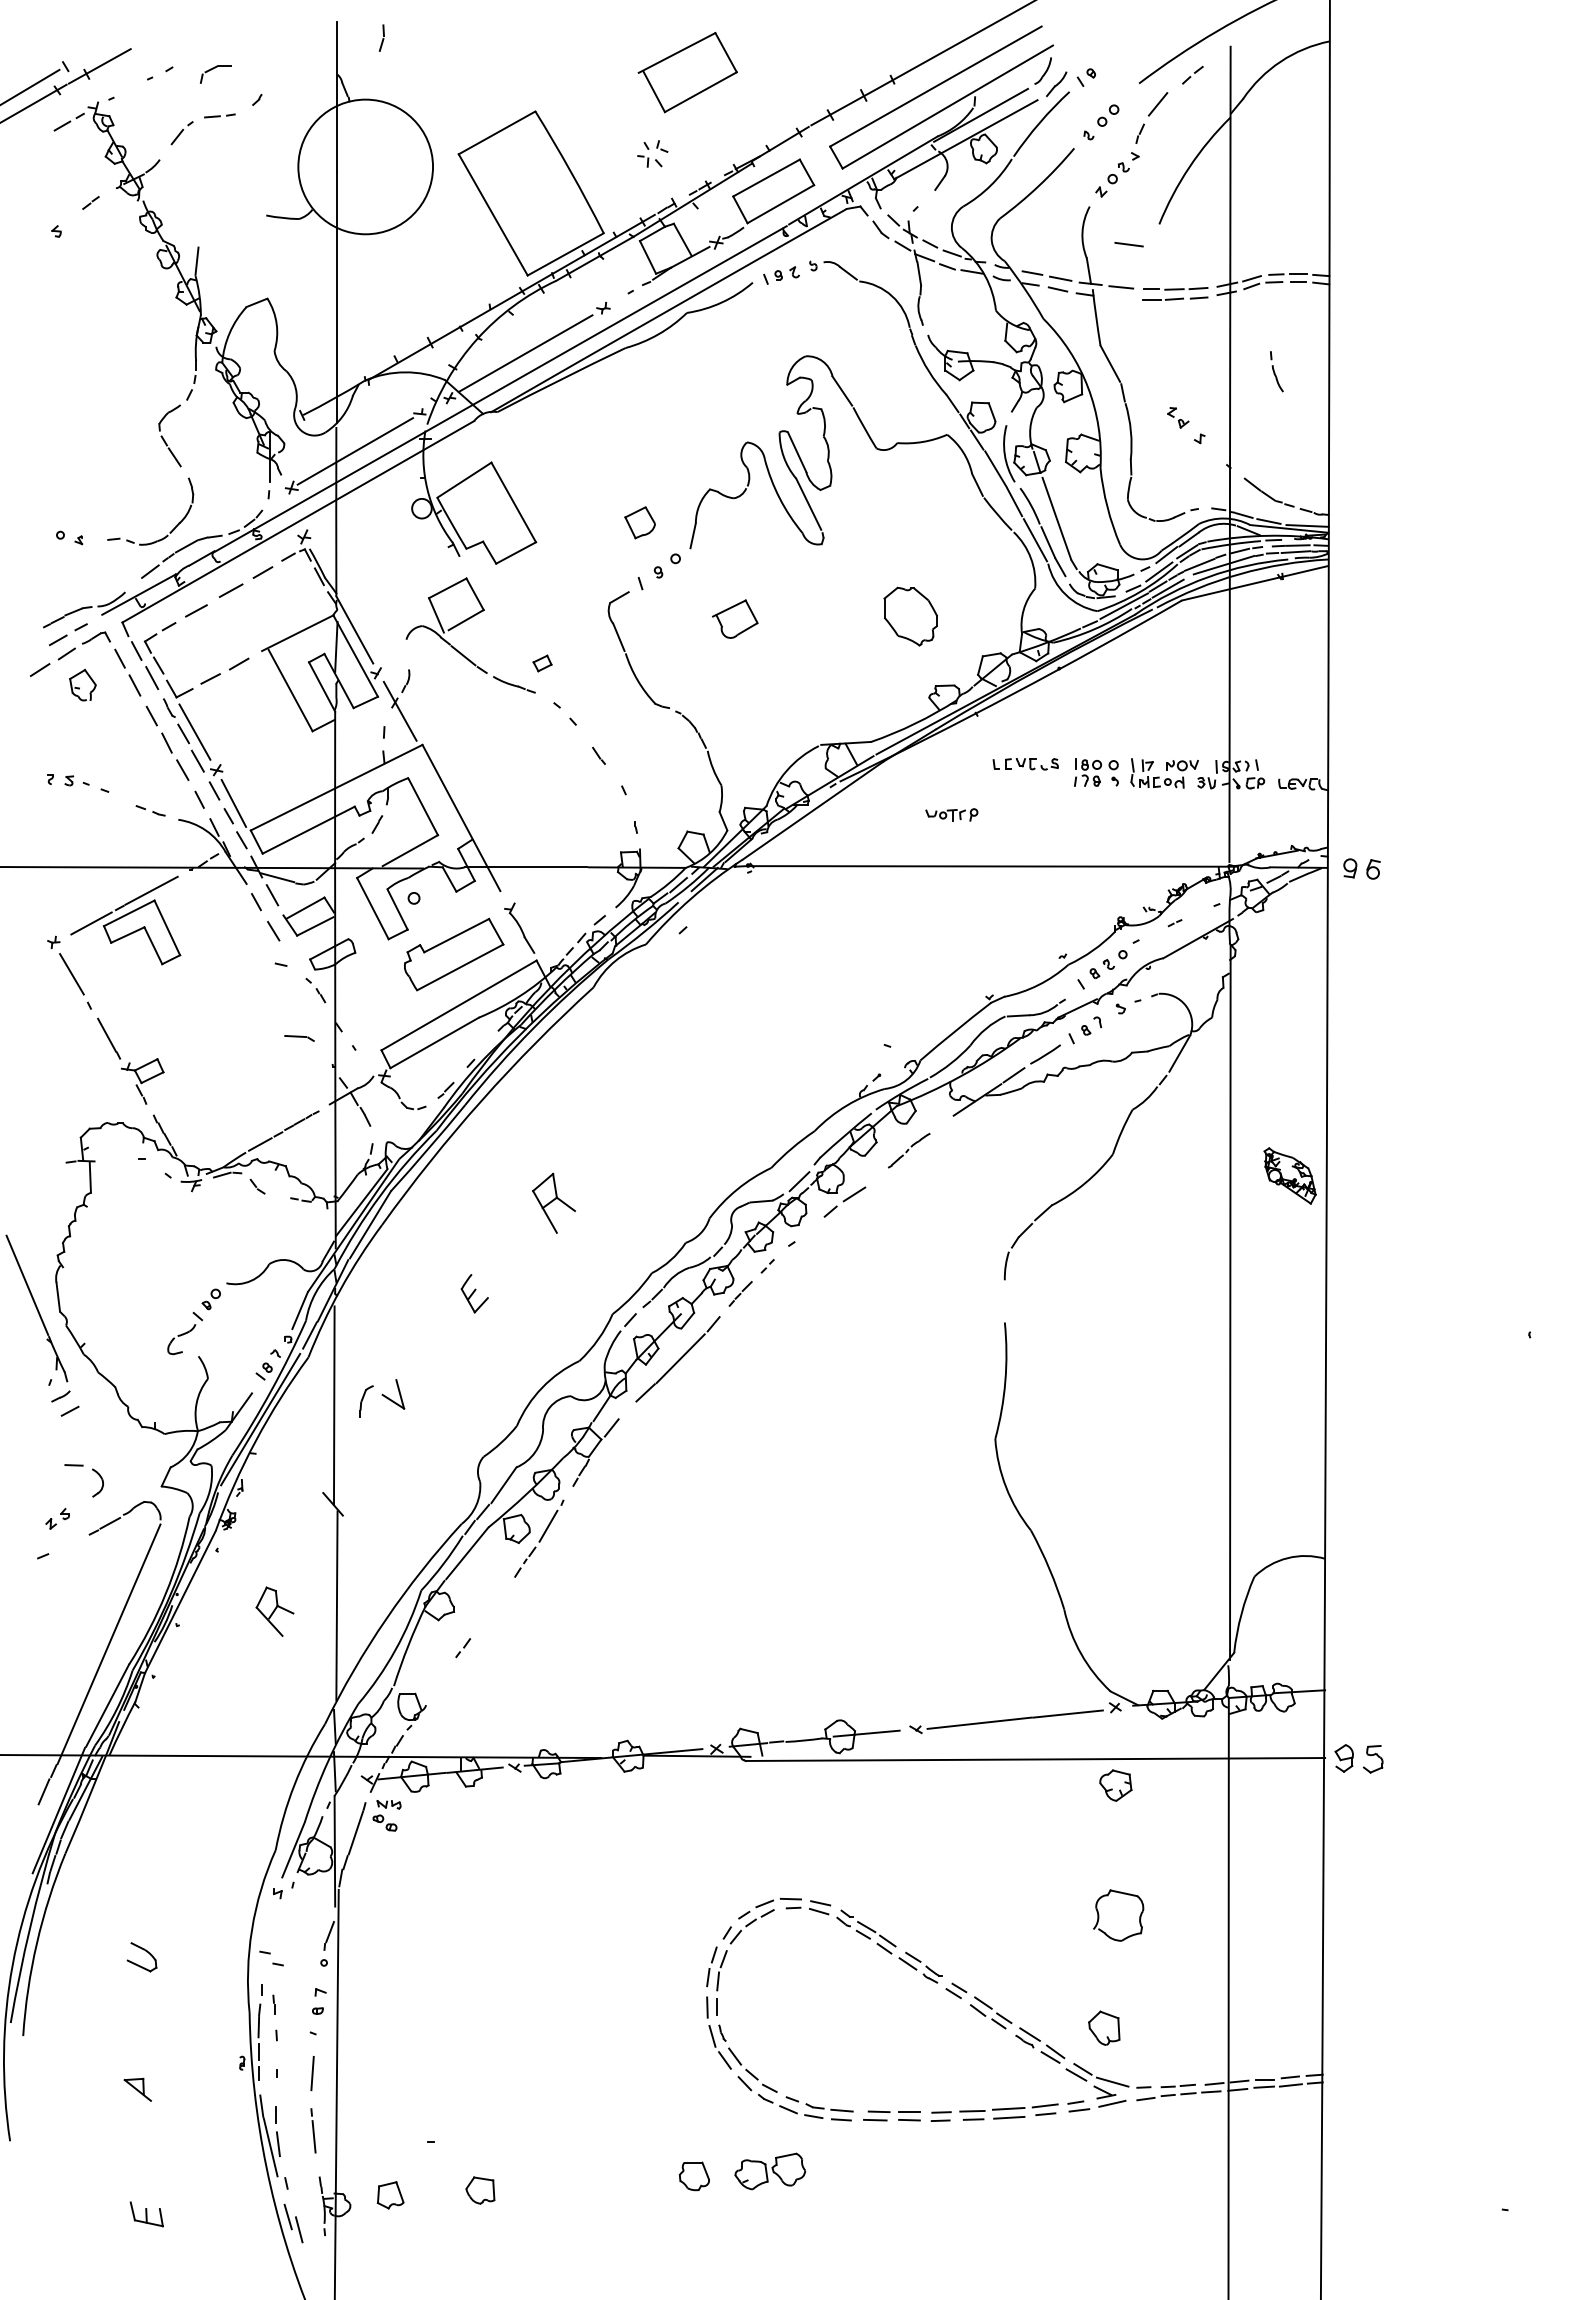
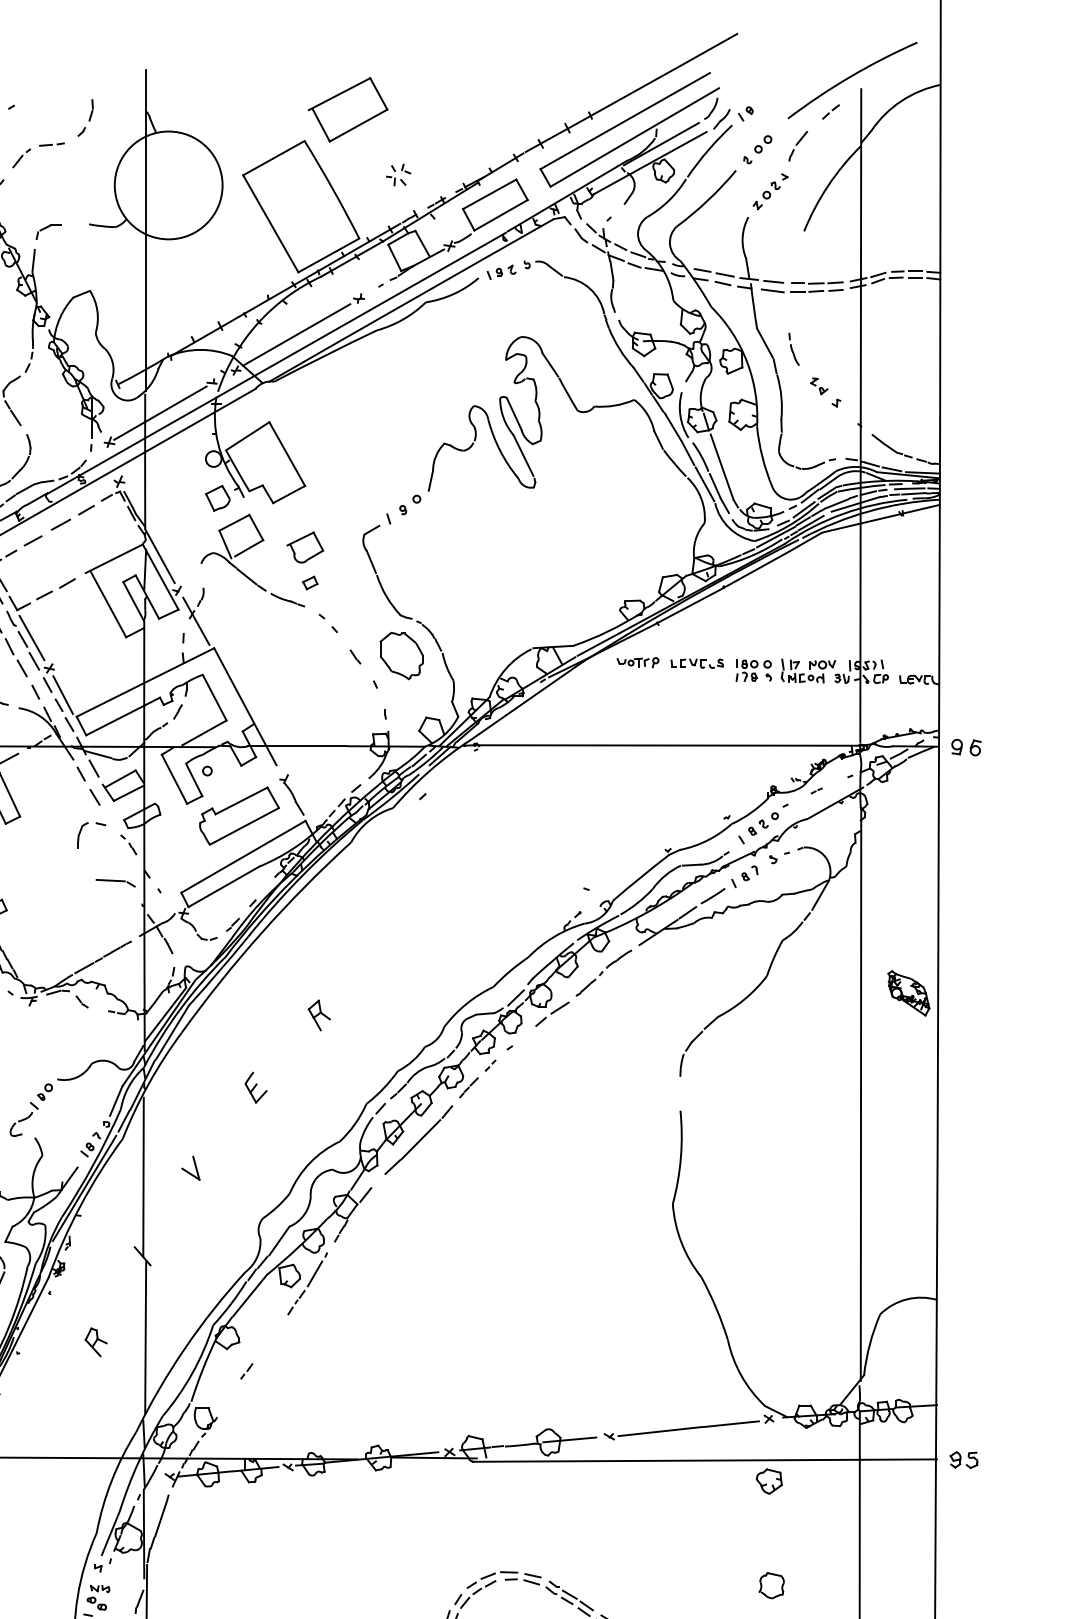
part: (381, 37) -> (90, 109), moved
part: (687, 72) -> (347, 109), moved
part: (215, 74) -> (48, 232), moved
part: (1151, 117) -> (797, 145), size x0.71
line: (1128, 244) -> (772, 290), moved
part: (1276, 371) -> (793, 349), moved
part: (639, 522) -> (217, 498), moved
part: (910, 616) -> (401, 655), moved
part: (735, 618) -> (305, 546), moved
part: (951, 814) -> (637, 662), moved
part: (299, 1038) -> (115, 883), size x1.67
part: (909, 1150) -> (604, 972), size x1.67
part: (553, 1203) -> (319, 1015), size x0.62
part: (366, 1401) -> (82, 835), moved
part: (275, 1611) -> (96, 1342), size x0.71
part: (1358, 1758) -> (963, 1459), size x0.71
part: (386, 1815) -> (98, 1597), moved
part: (1118, 1915) -> (771, 1585), size x0.62

